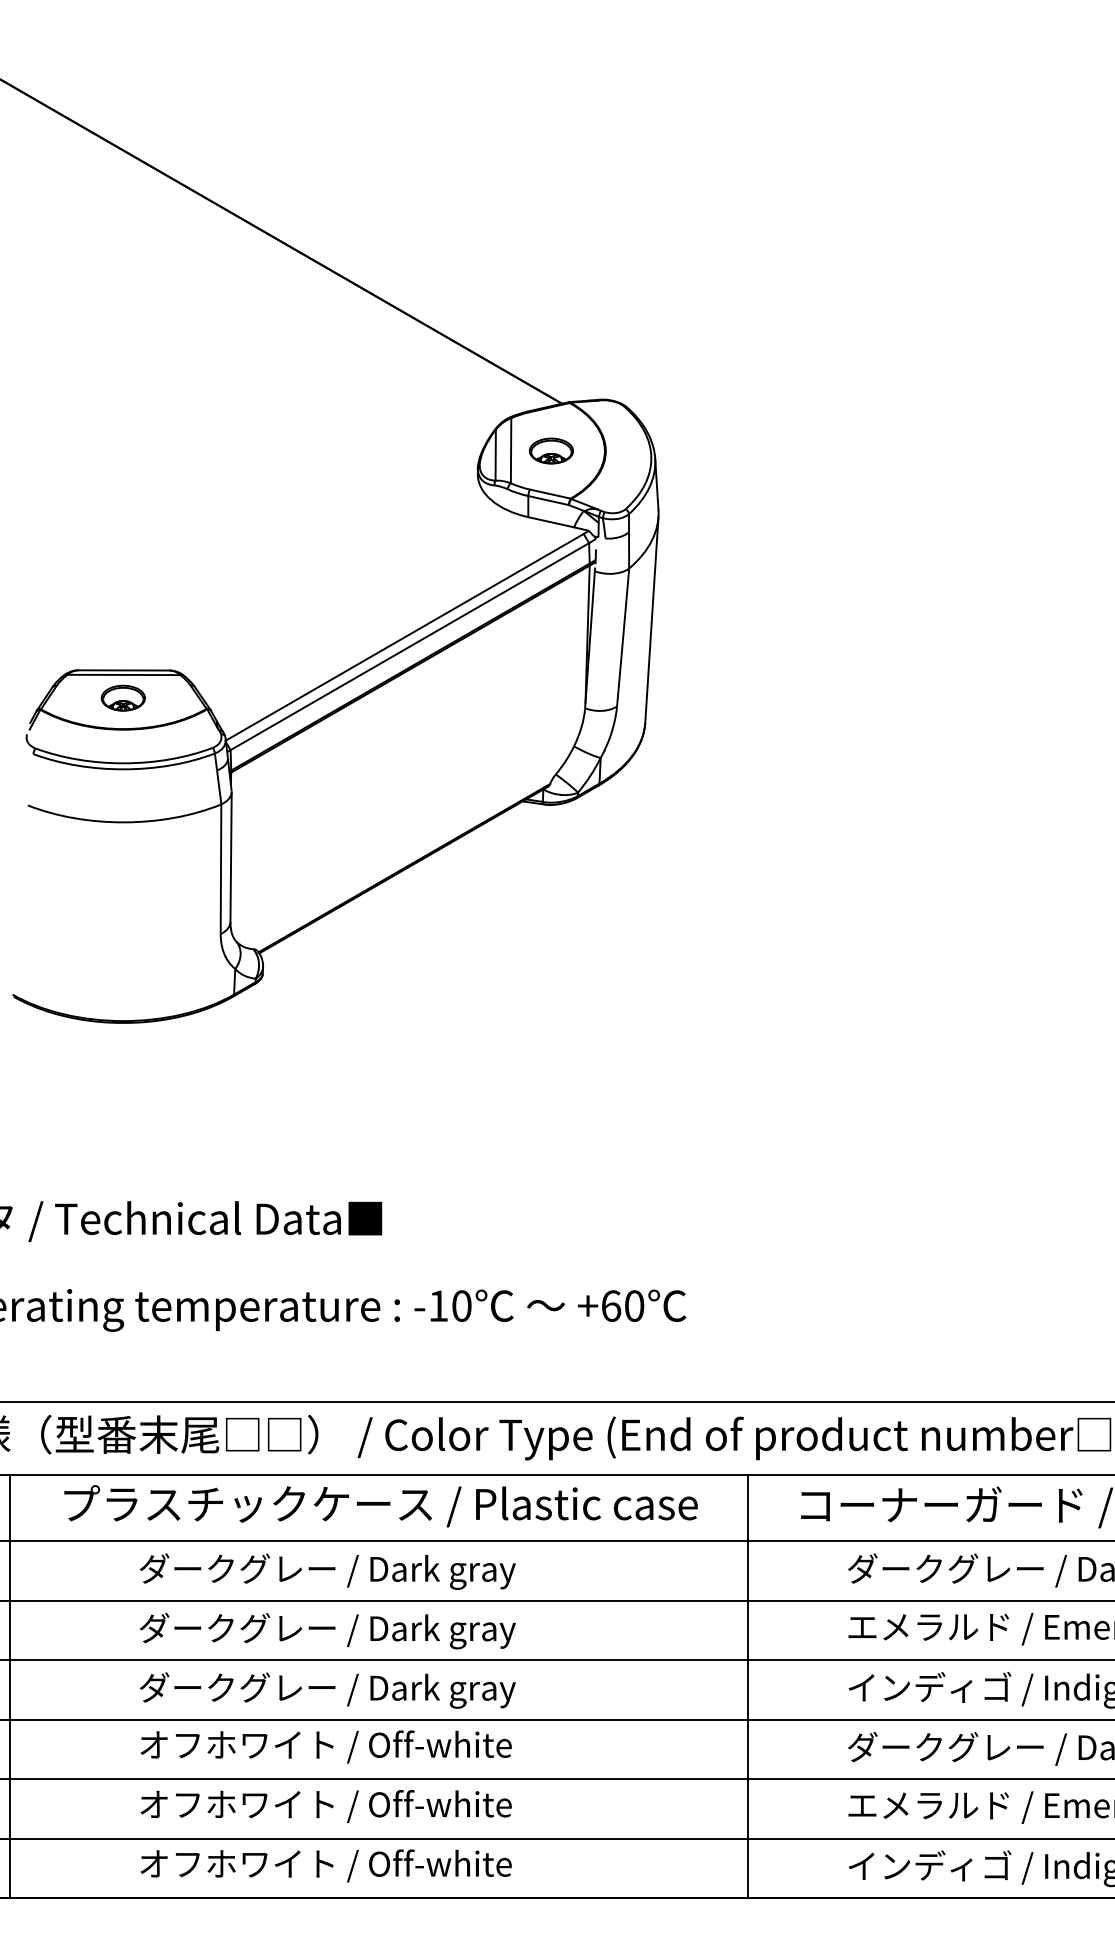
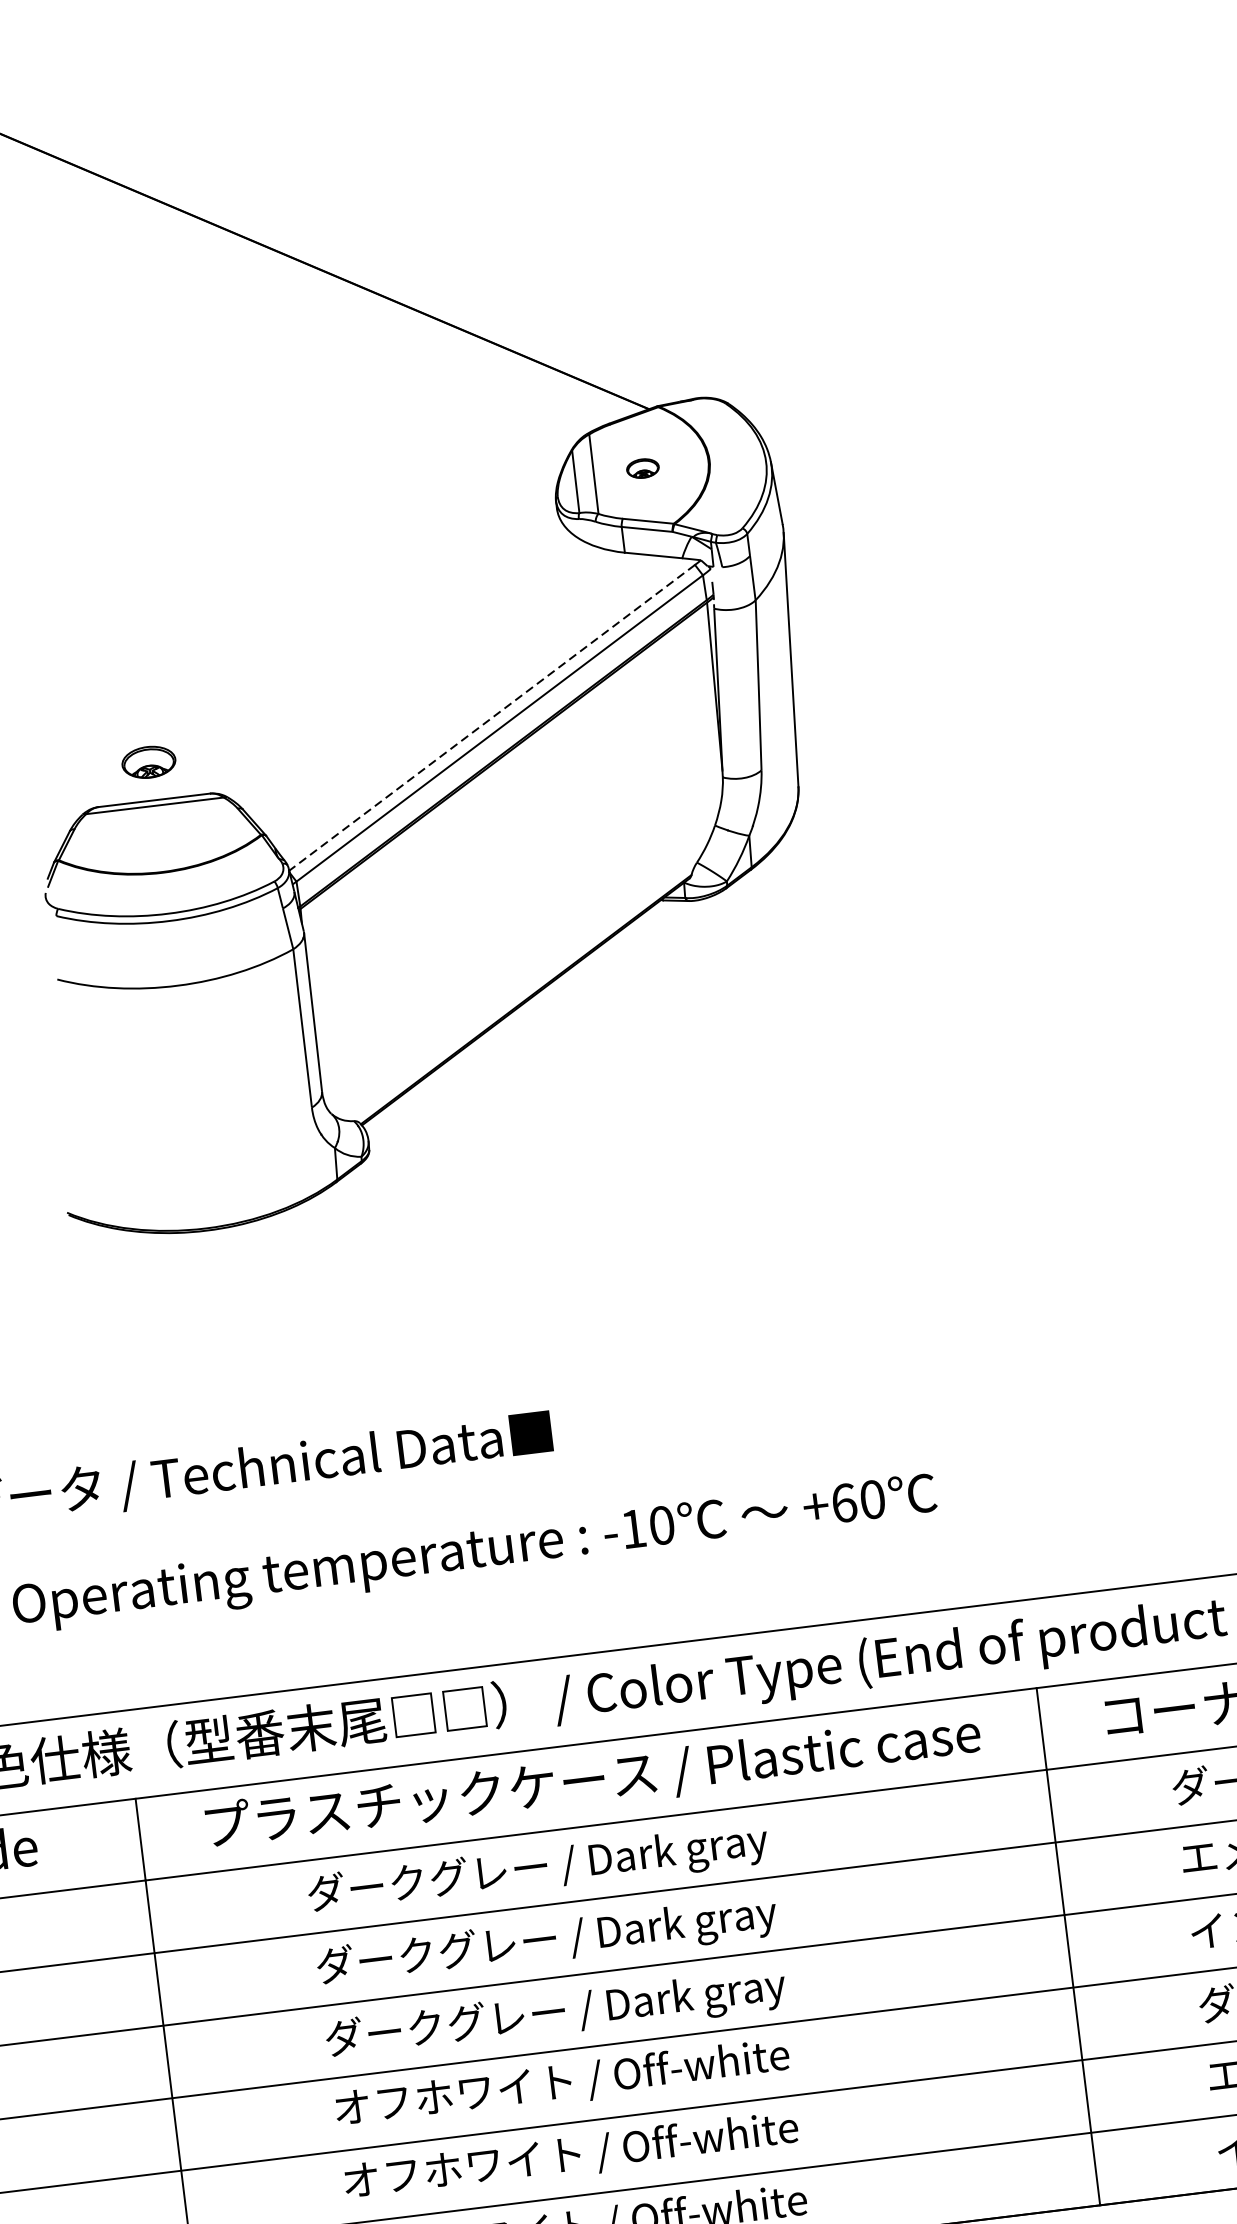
part: (550, 450) -> (641, 468), size x0.6
line: (404, 637) -> (491, 718), solid -> dashed
part: (122, 697) -> (147, 761), moved

